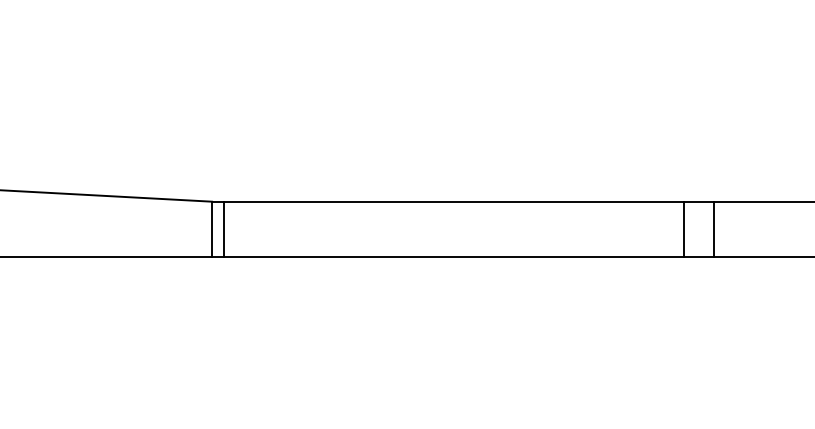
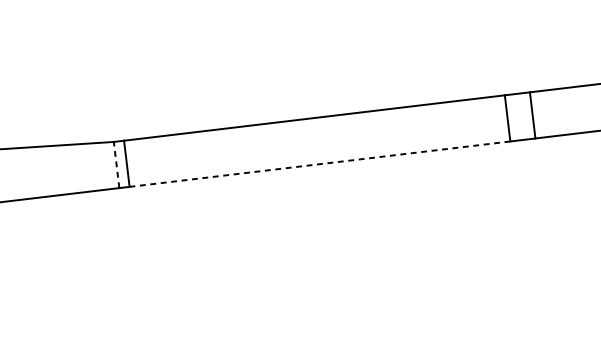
line: (212, 229) -> (116, 164), solid -> dashed
line: (454, 257) -> (320, 164), solid -> dashed

